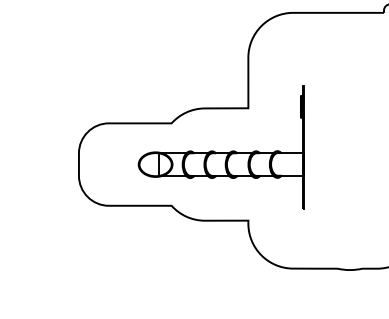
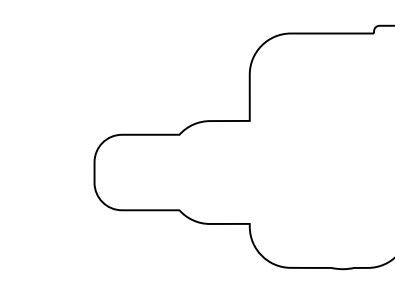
part: (220, 147) -> (224, 156), removed

